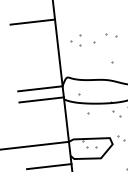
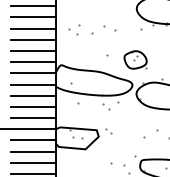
line: (33, 33) -> (32, 17), added
line: (34, 44) -> (32, 28), added
line: (35, 55) -> (32, 39), added
line: (37, 66) -> (32, 50), added
line: (38, 78) -> (32, 62), added
line: (42, 110) -> (32, 95), added
line: (43, 121) -> (32, 106), added
line: (44, 133) -> (32, 118), added
line: (47, 155) -> (32, 140), added

